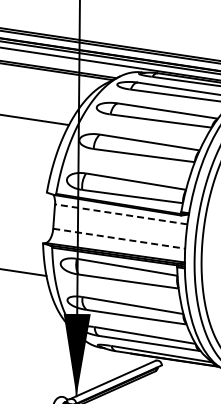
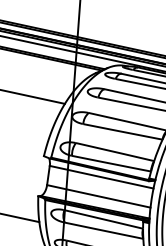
line: (121, 214) -> (101, 177), dashed -> solid
line: (119, 238) -> (99, 196), dashed -> solid

